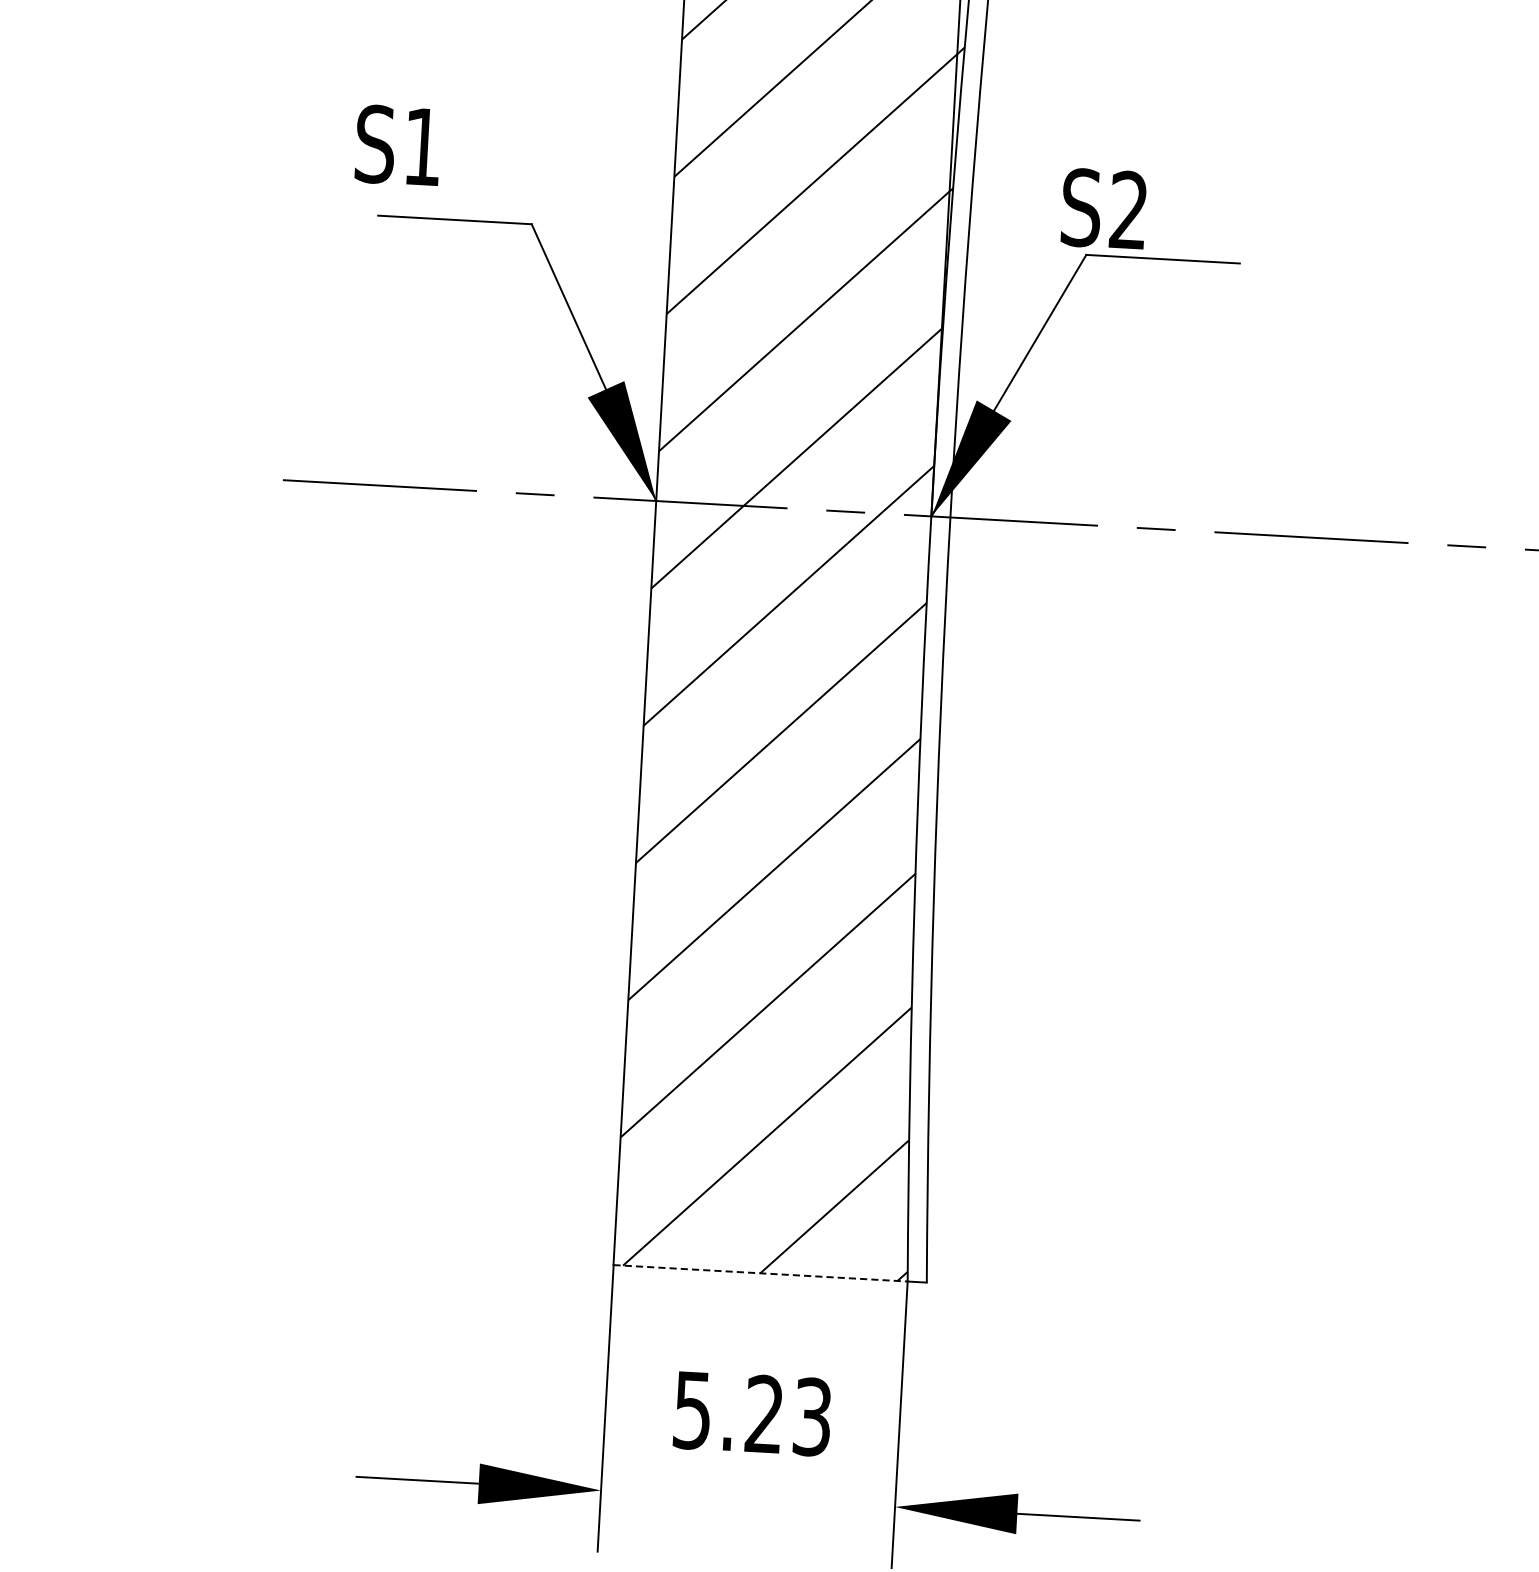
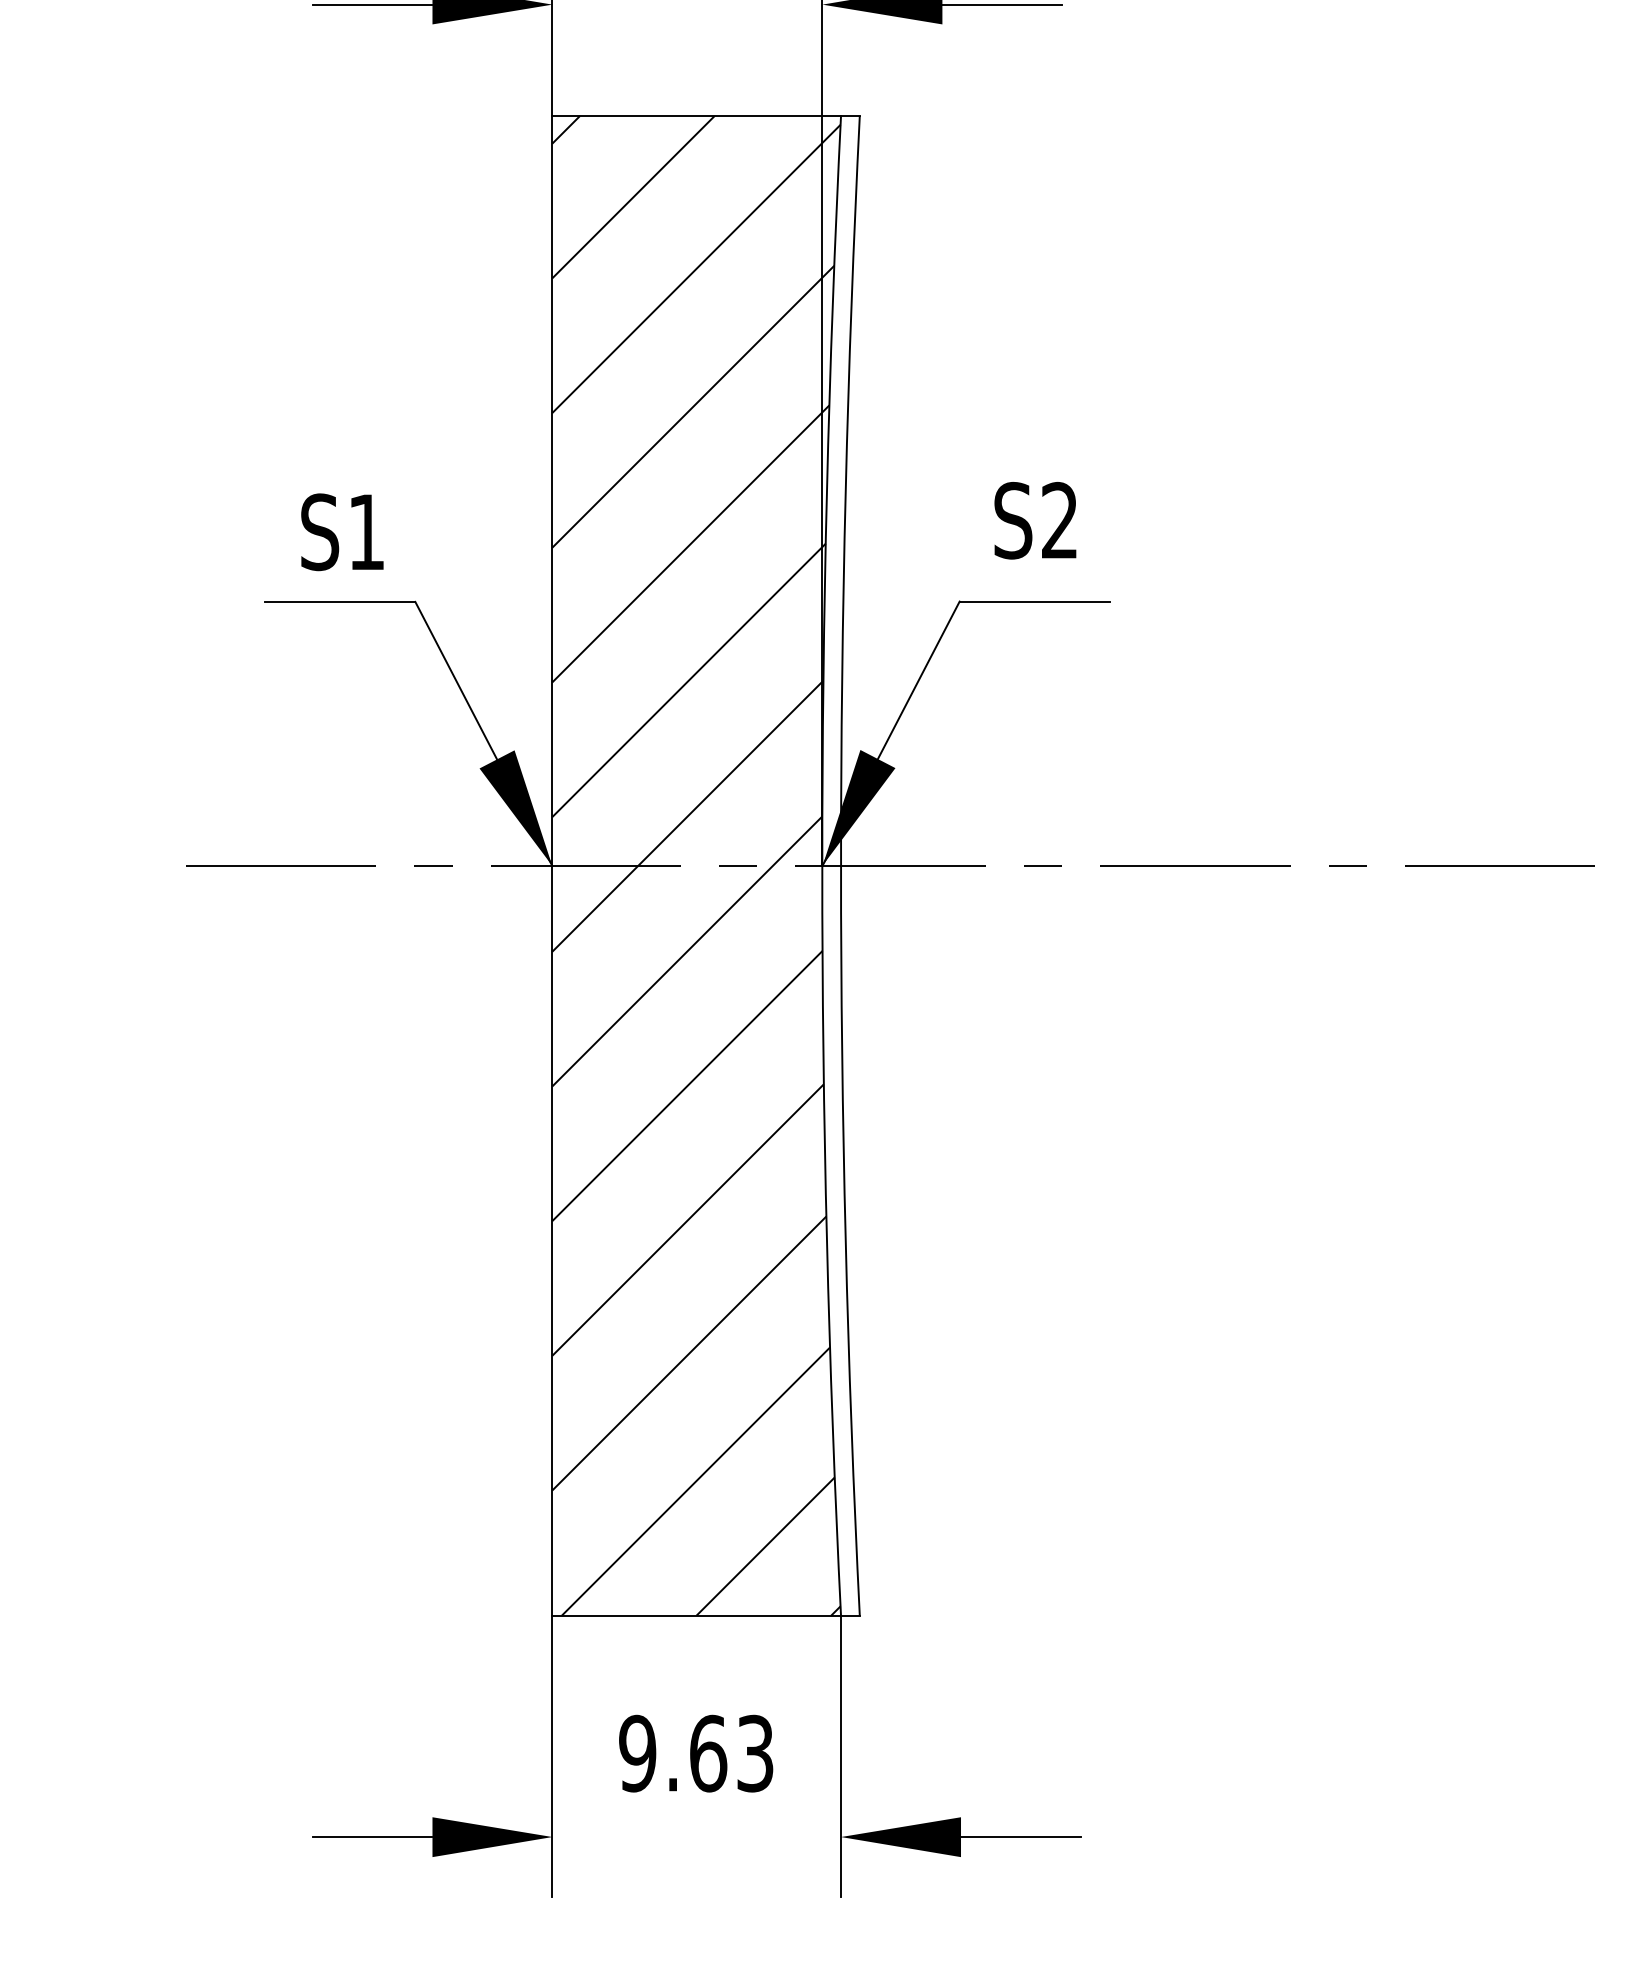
text: (398, 145) -> (342, 532), moved
text: (1104, 208) -> (1035, 520), moved
line: (761, 1273) -> (697, 1615), dashed -> solid
text: (729, 1412) -> (673, 1753), 5.23 -> 9.63

